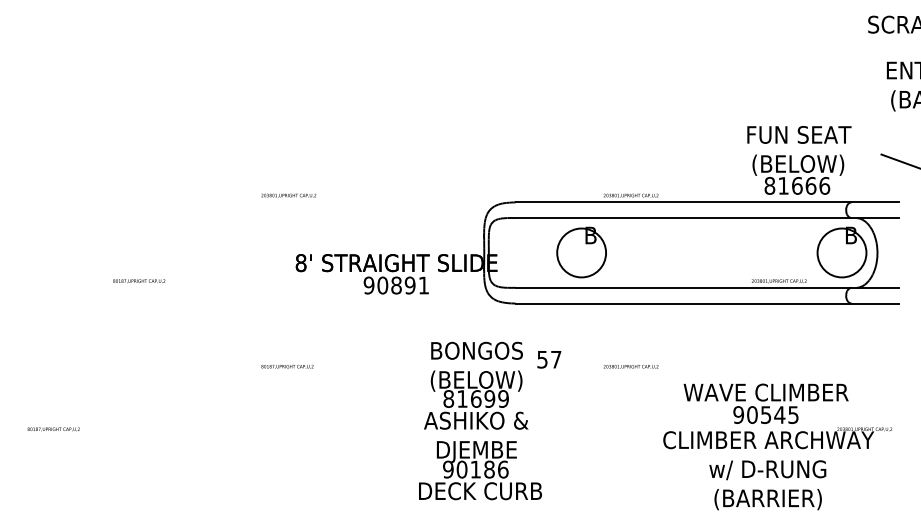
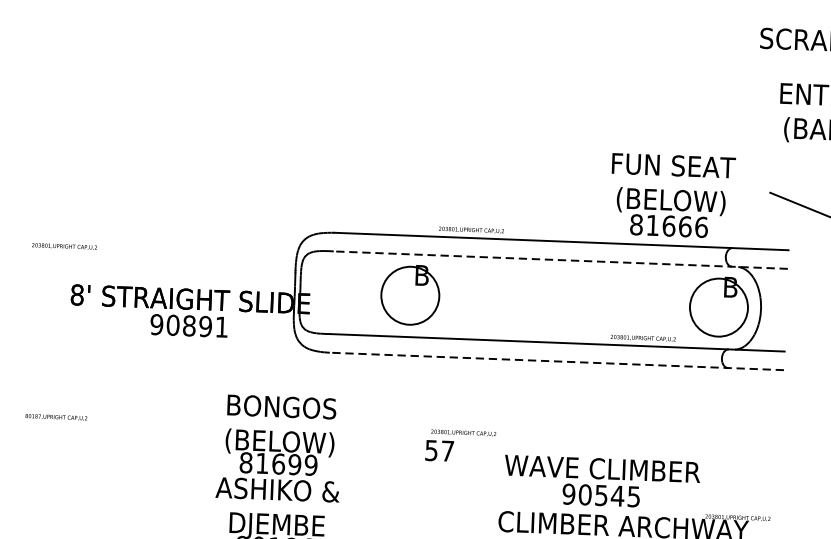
text: (288, 195) -> (64, 246), moved
line: (707, 218) -> (561, 260), solid -> dashed
line: (707, 303) -> (557, 361), solid -> dashed
text: (549, 359) -> (439, 450), moved
text: (765, 403) -> (601, 481), moved

